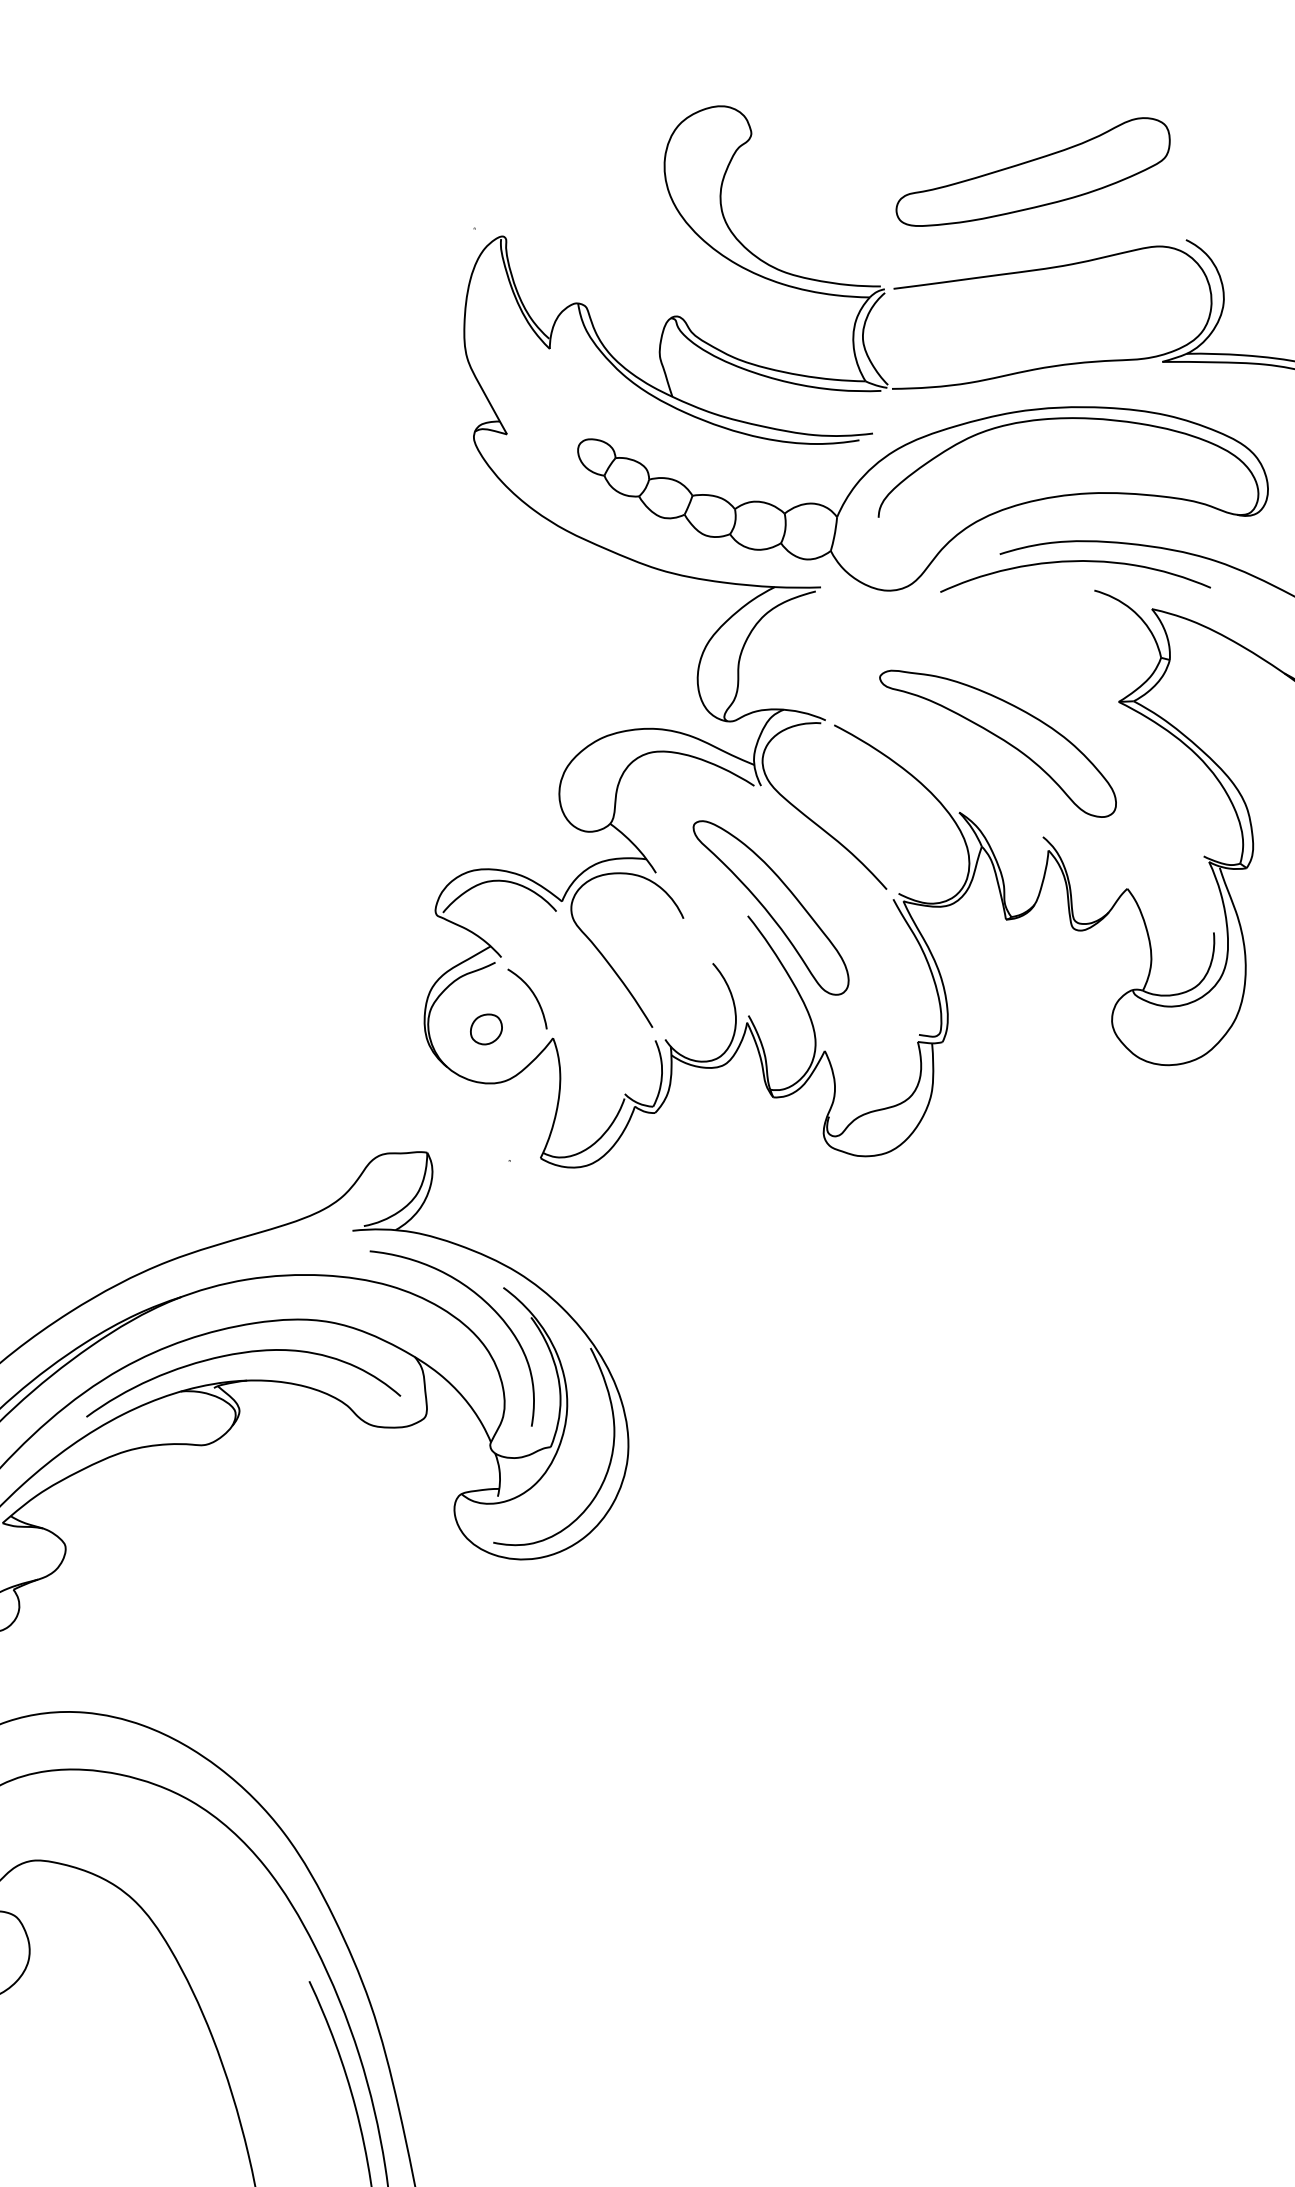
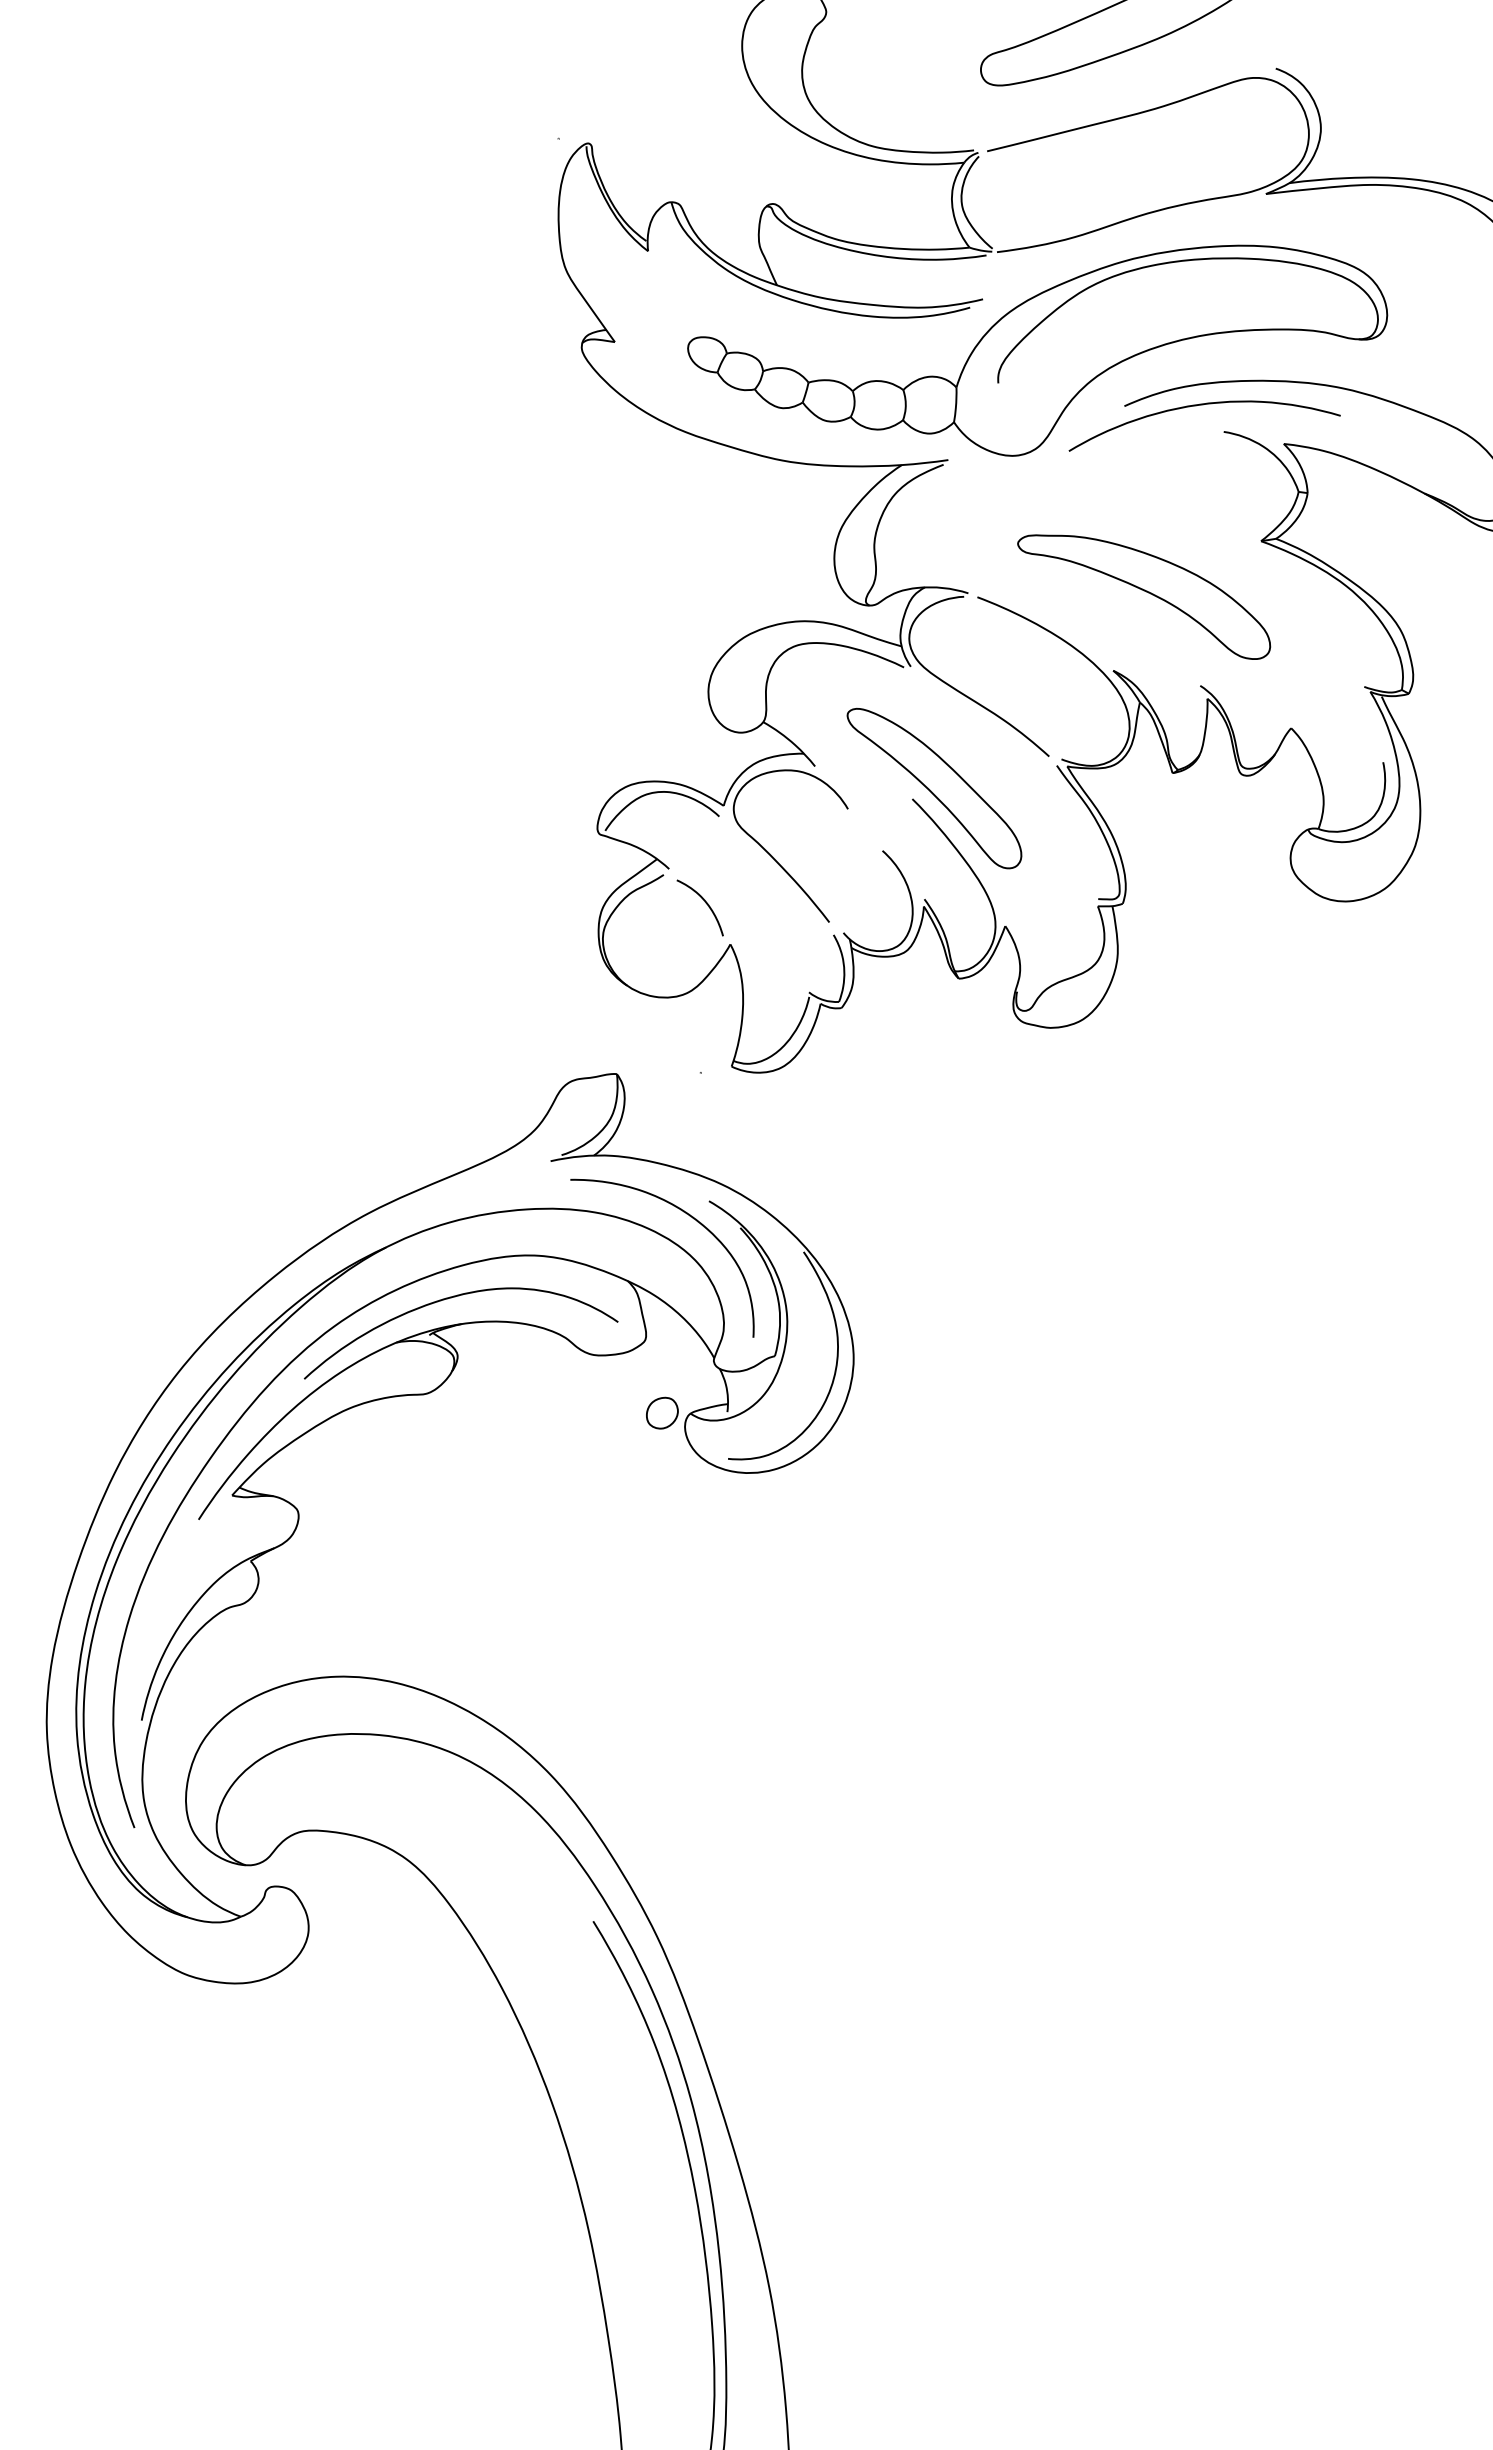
part: (486, 1028) -> (662, 1412), moved

